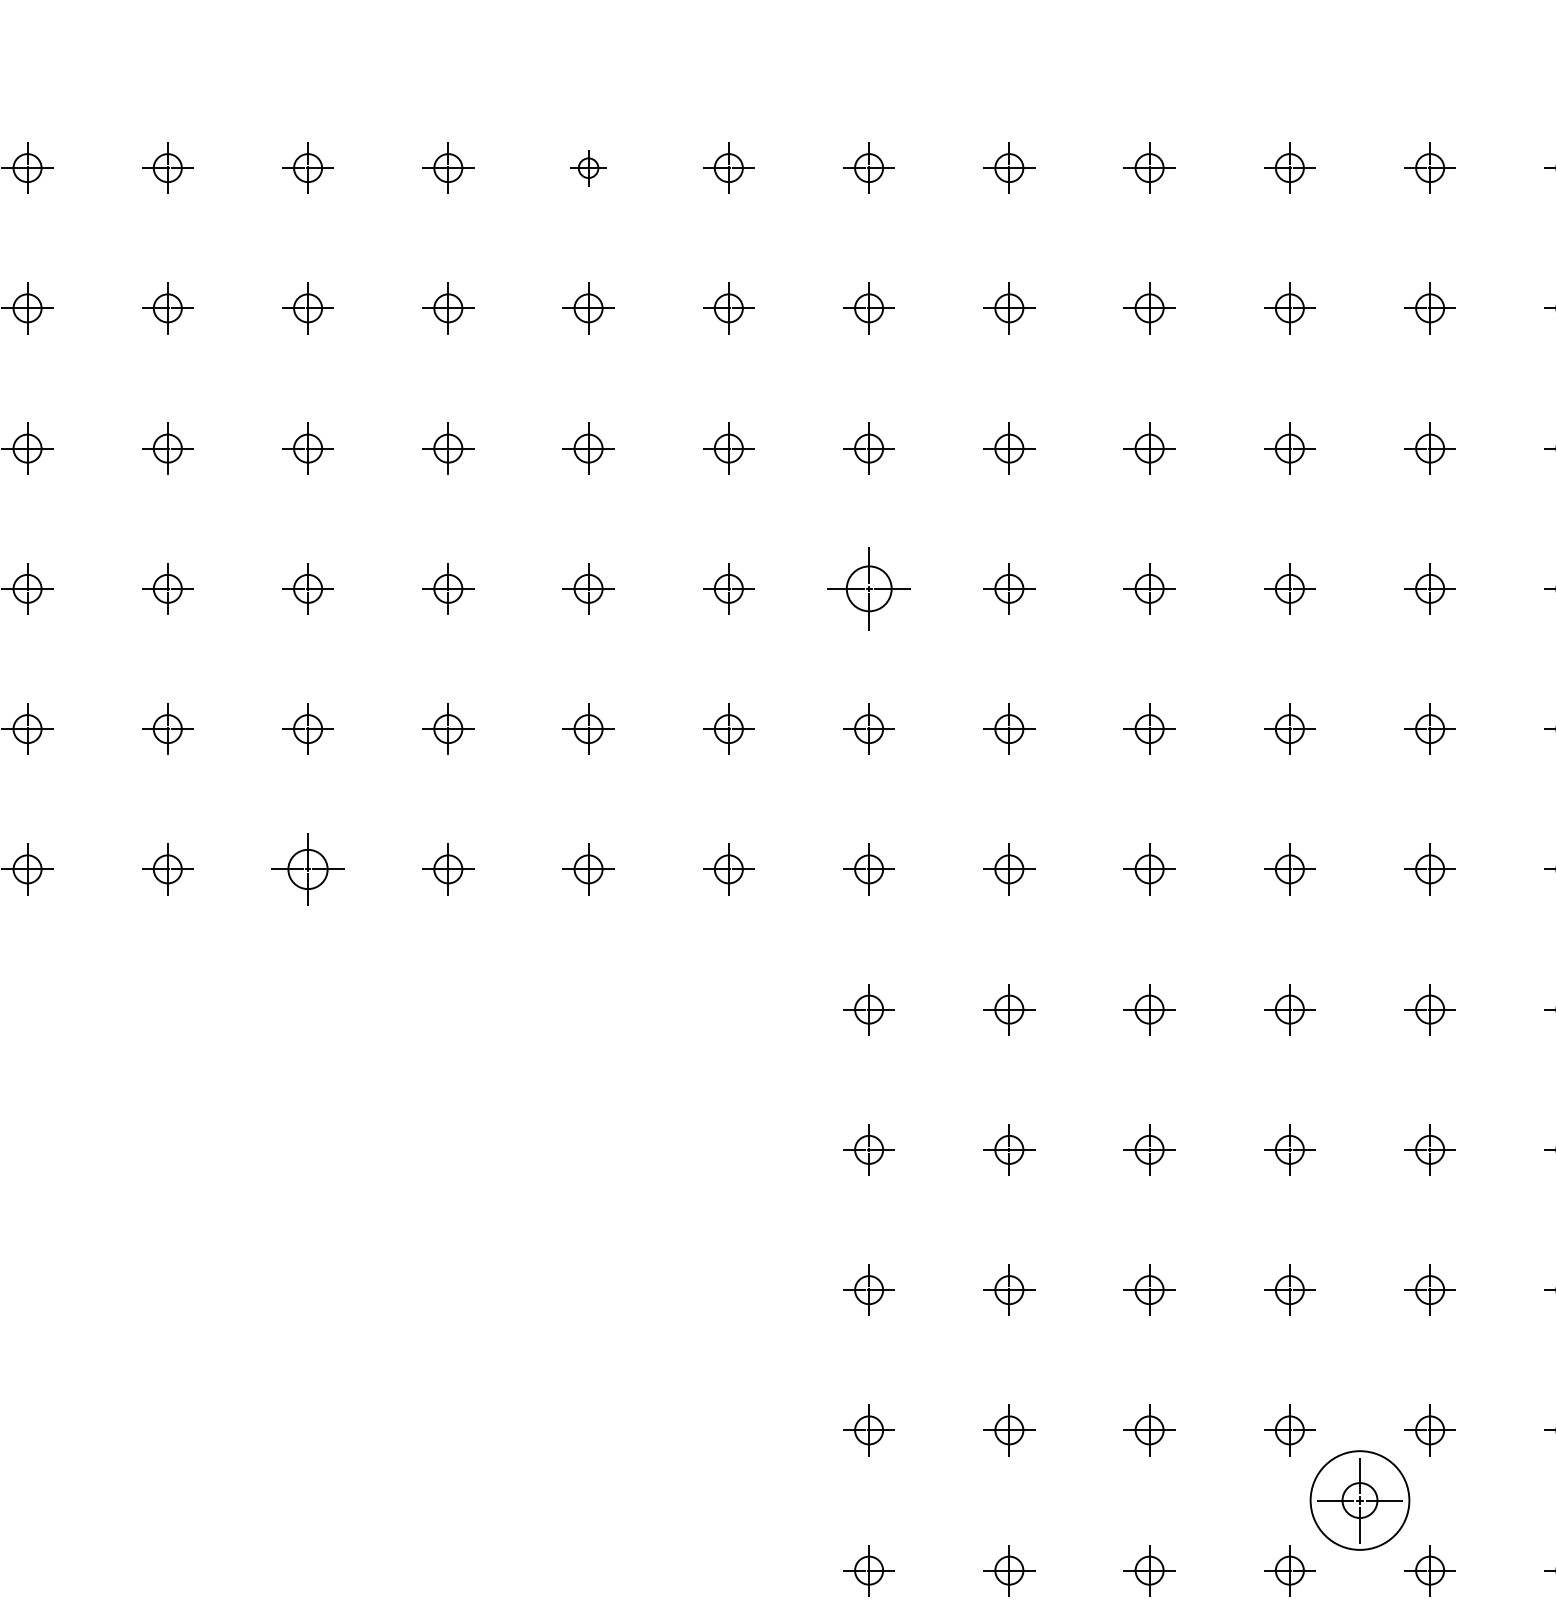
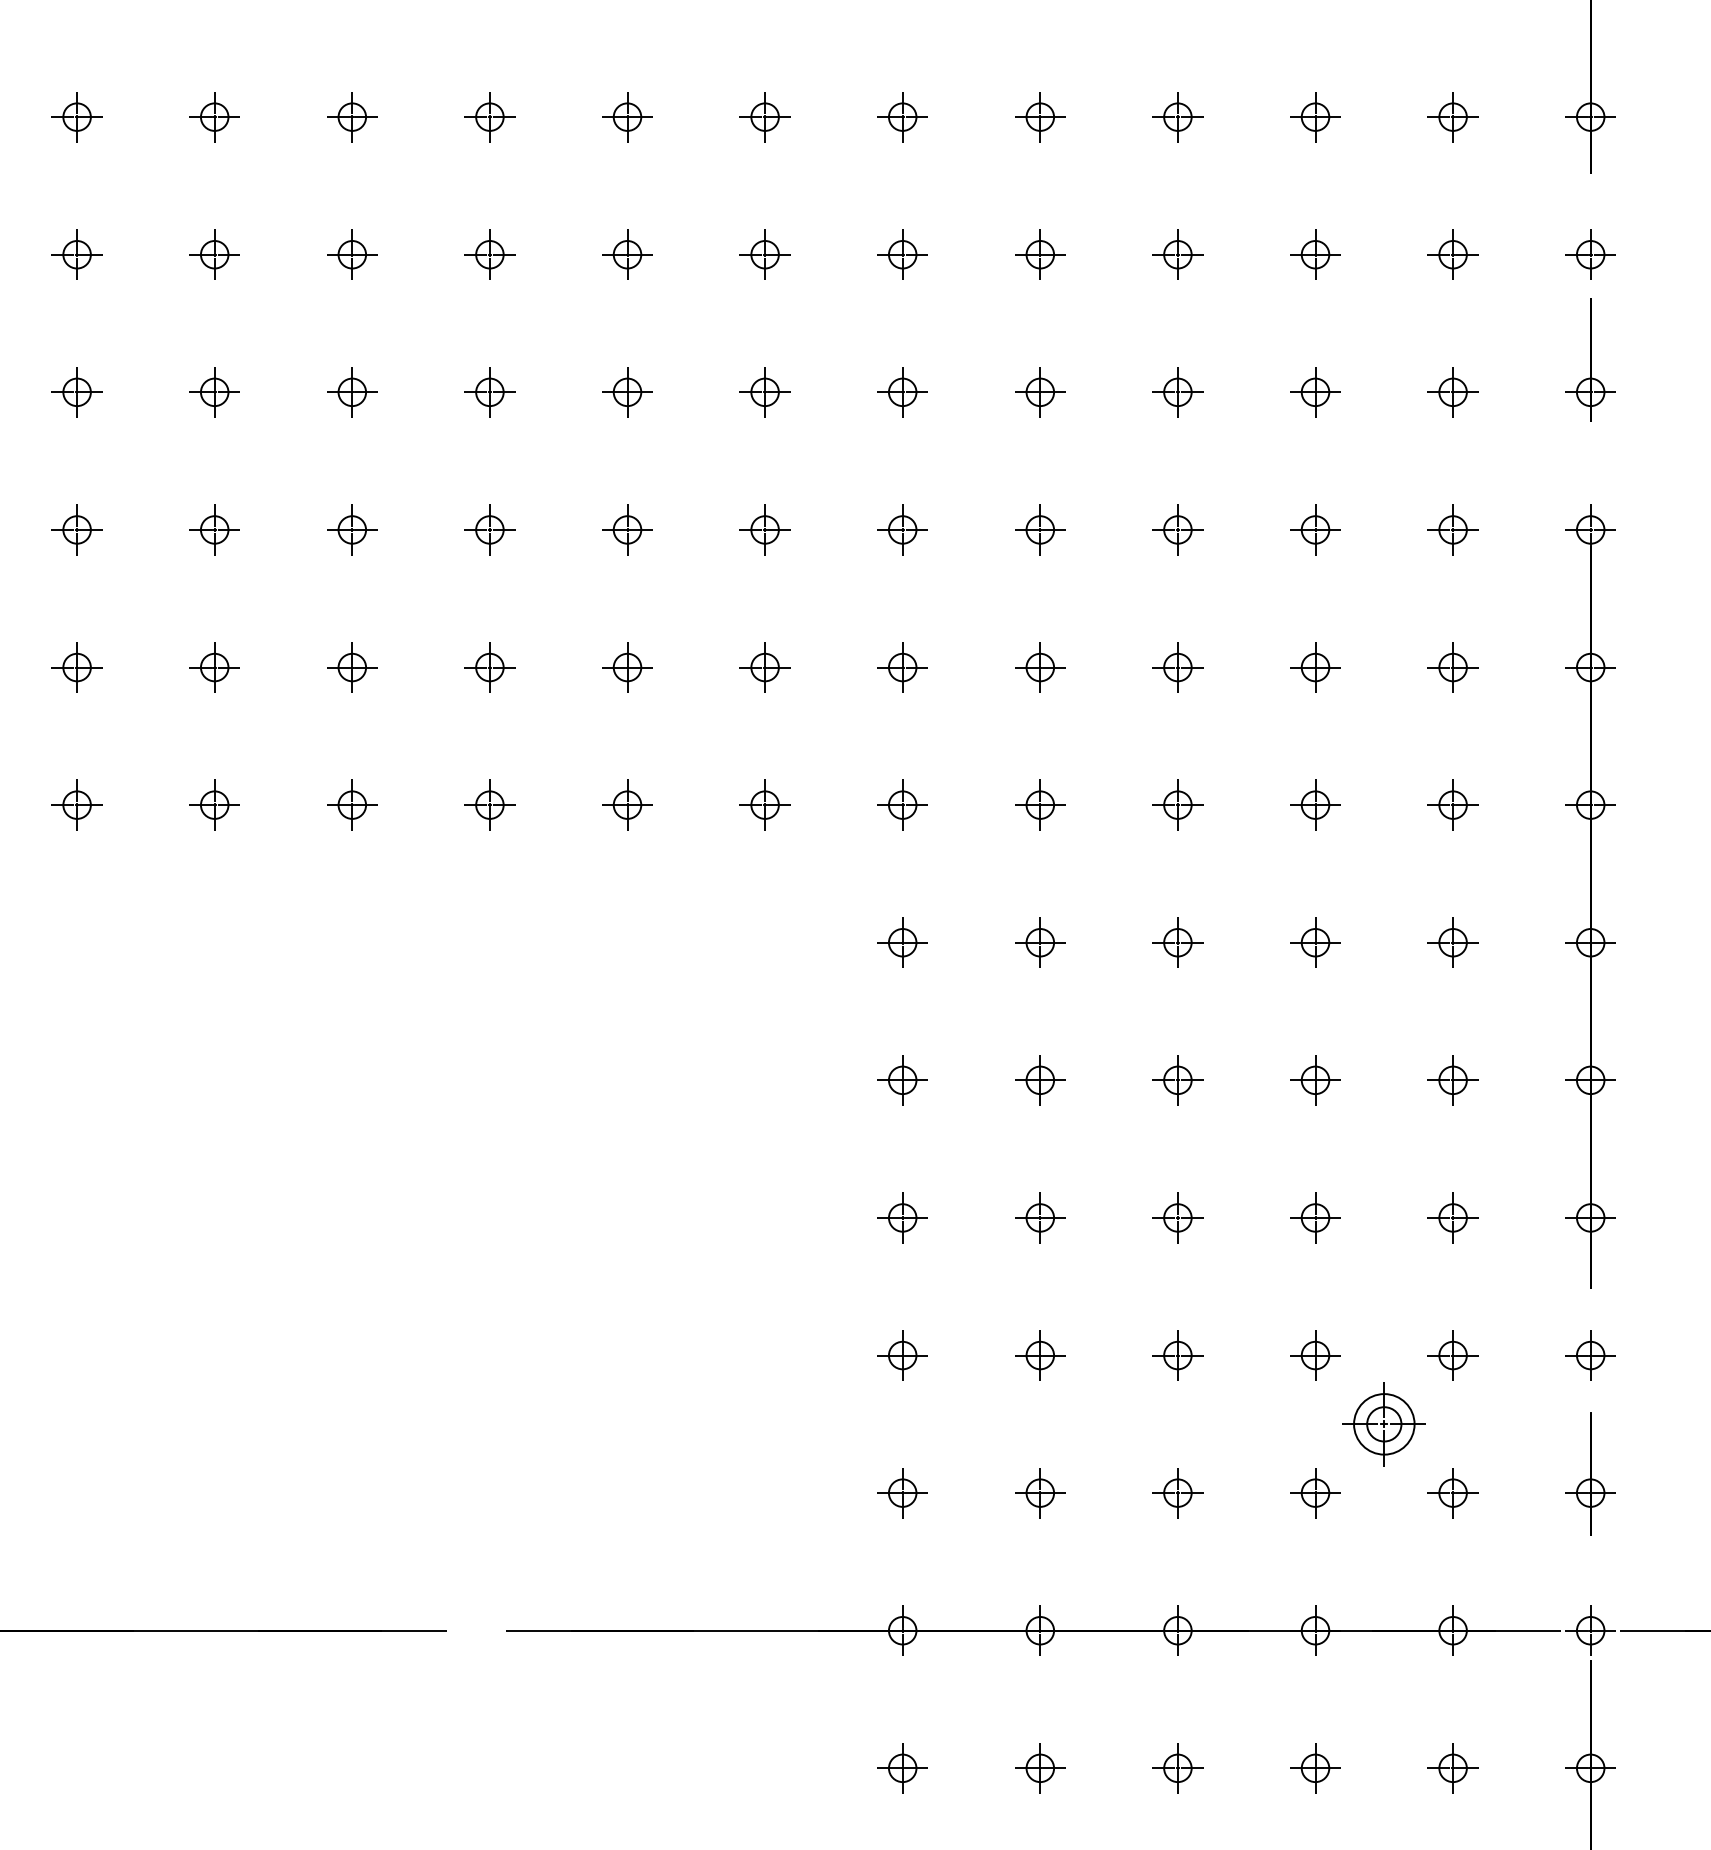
part: (588, 168) -> (627, 117), size x1.43
part: (868, 588) -> (902, 529), size x0.62
part: (308, 868) -> (352, 804), size x0.71
circle: (1360, 1500) -> (1384, 1424), size x0.62

